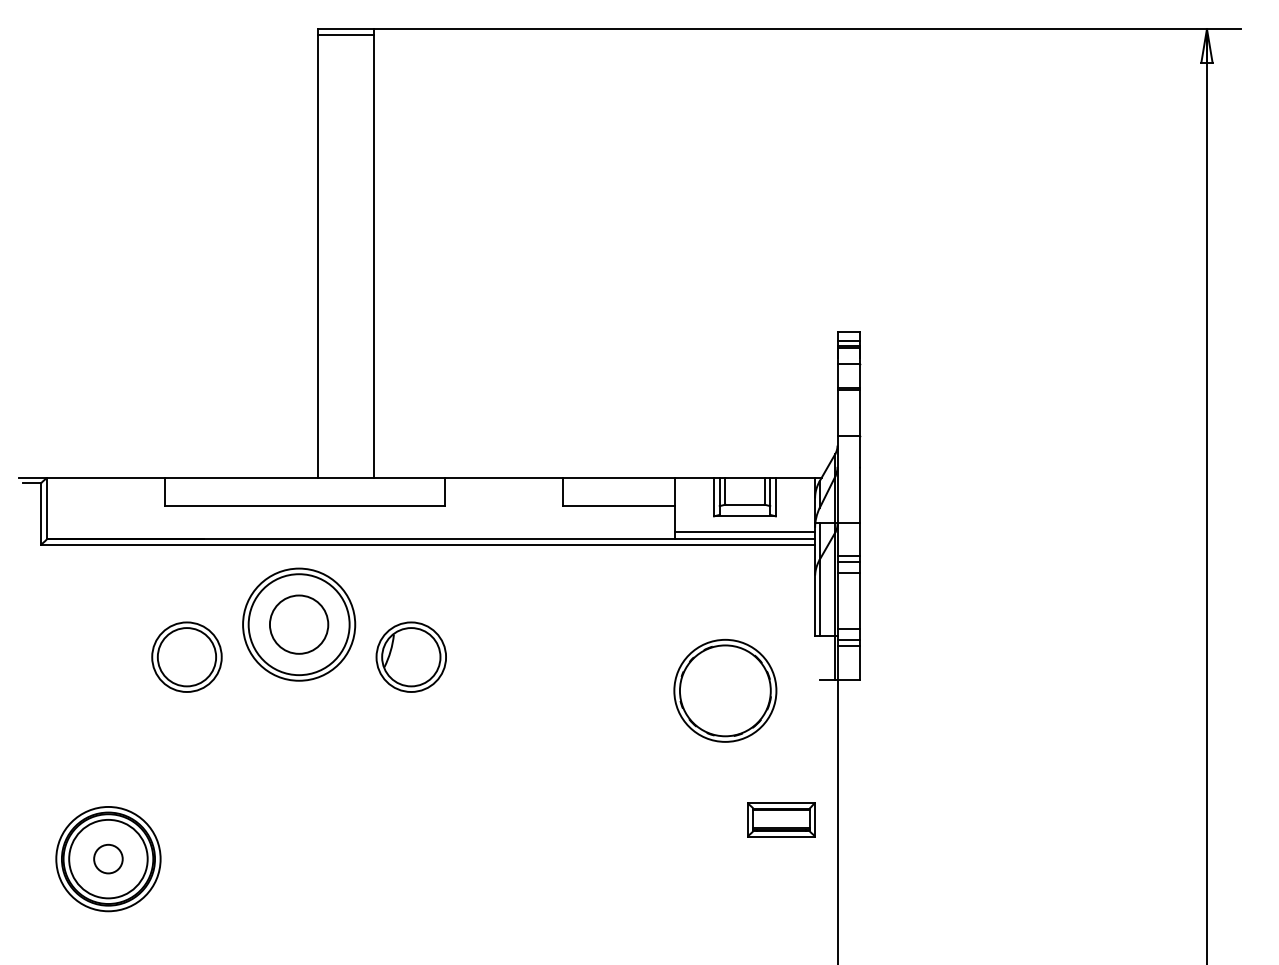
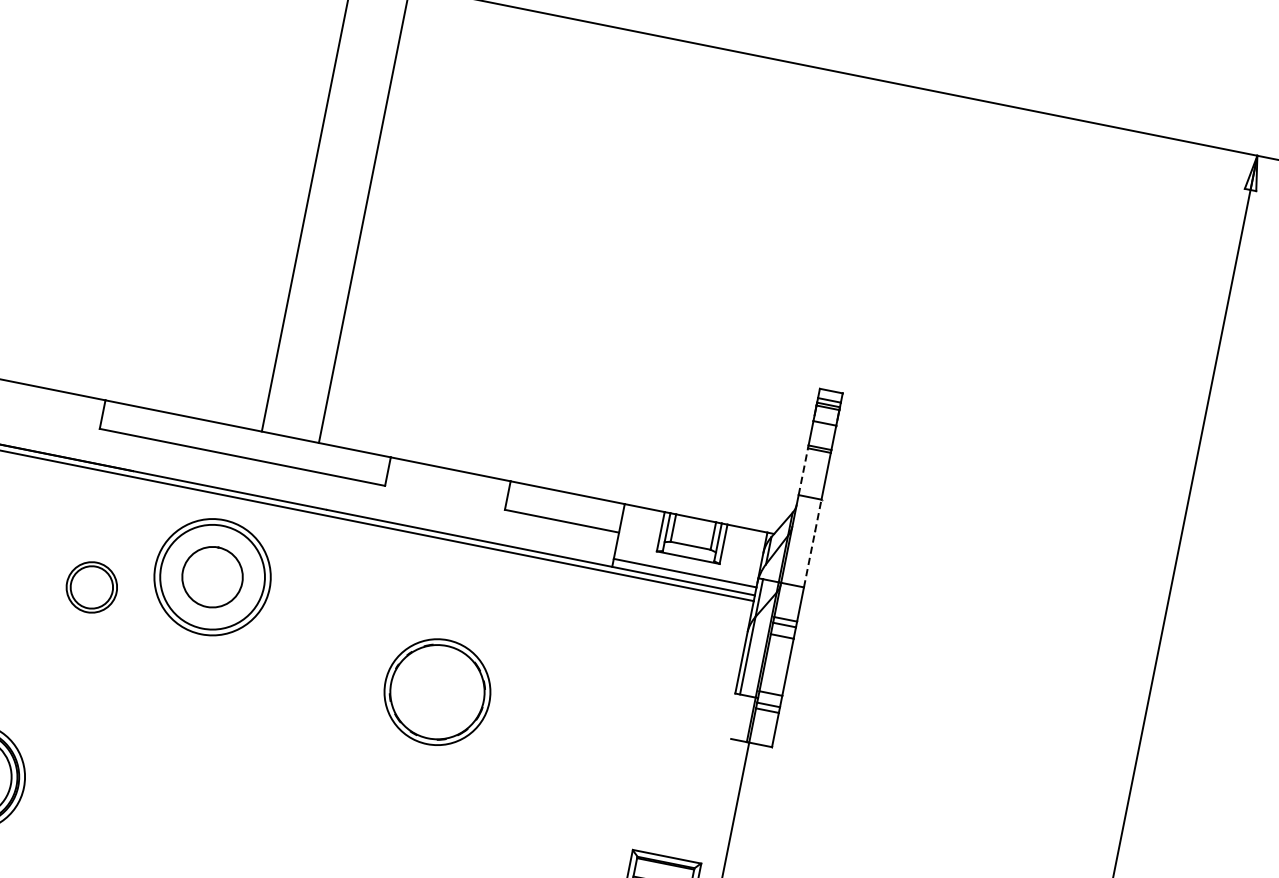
line: (837, 413) -> (803, 471), solid -> dashed
line: (859, 479) -> (812, 543), solid -> dashed
part: (186, 656) -> (91, 586), size x0.7
part: (410, 656) -> (319, 632), removed
part: (725, 690) -> (437, 691), moved

